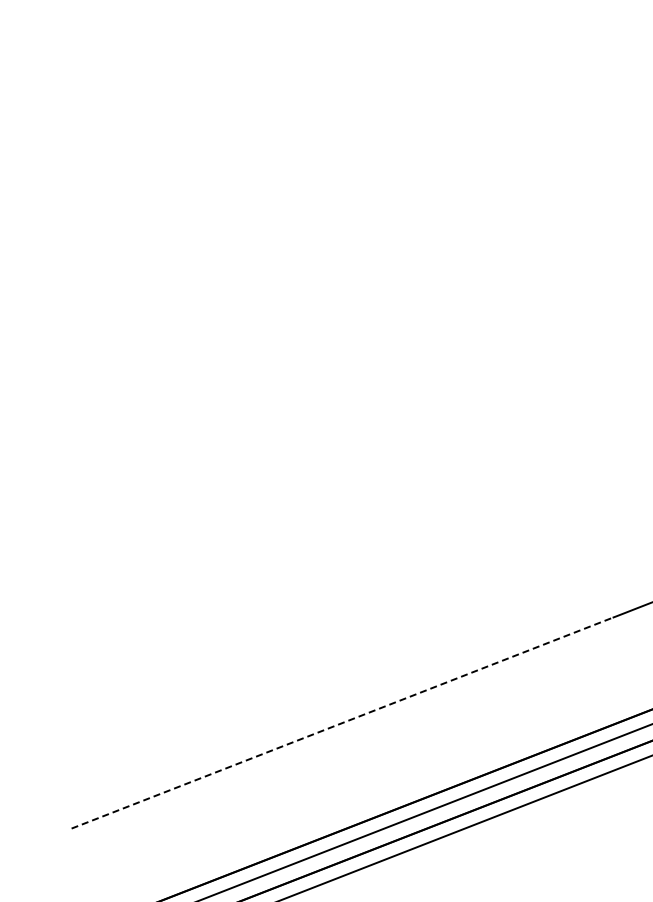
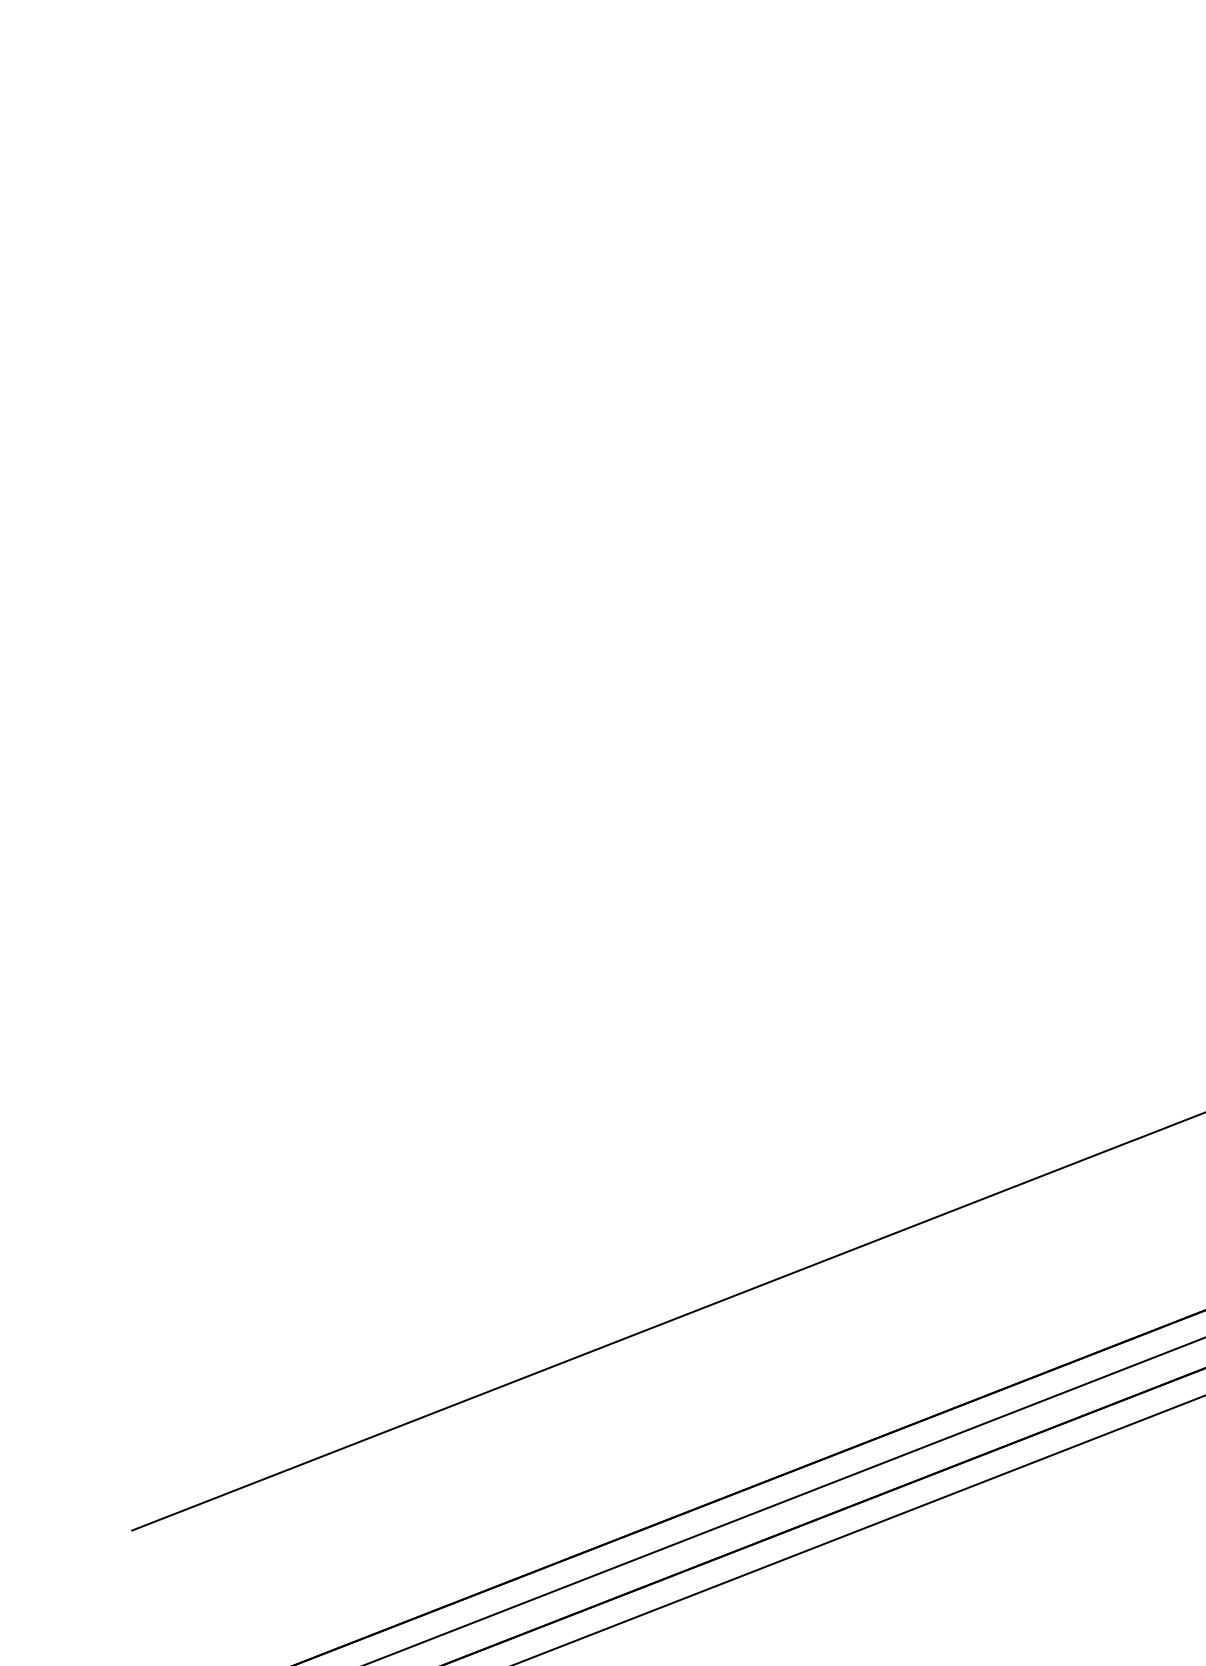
line: (342, 723) -> (632, 1336), dashed -> solid

